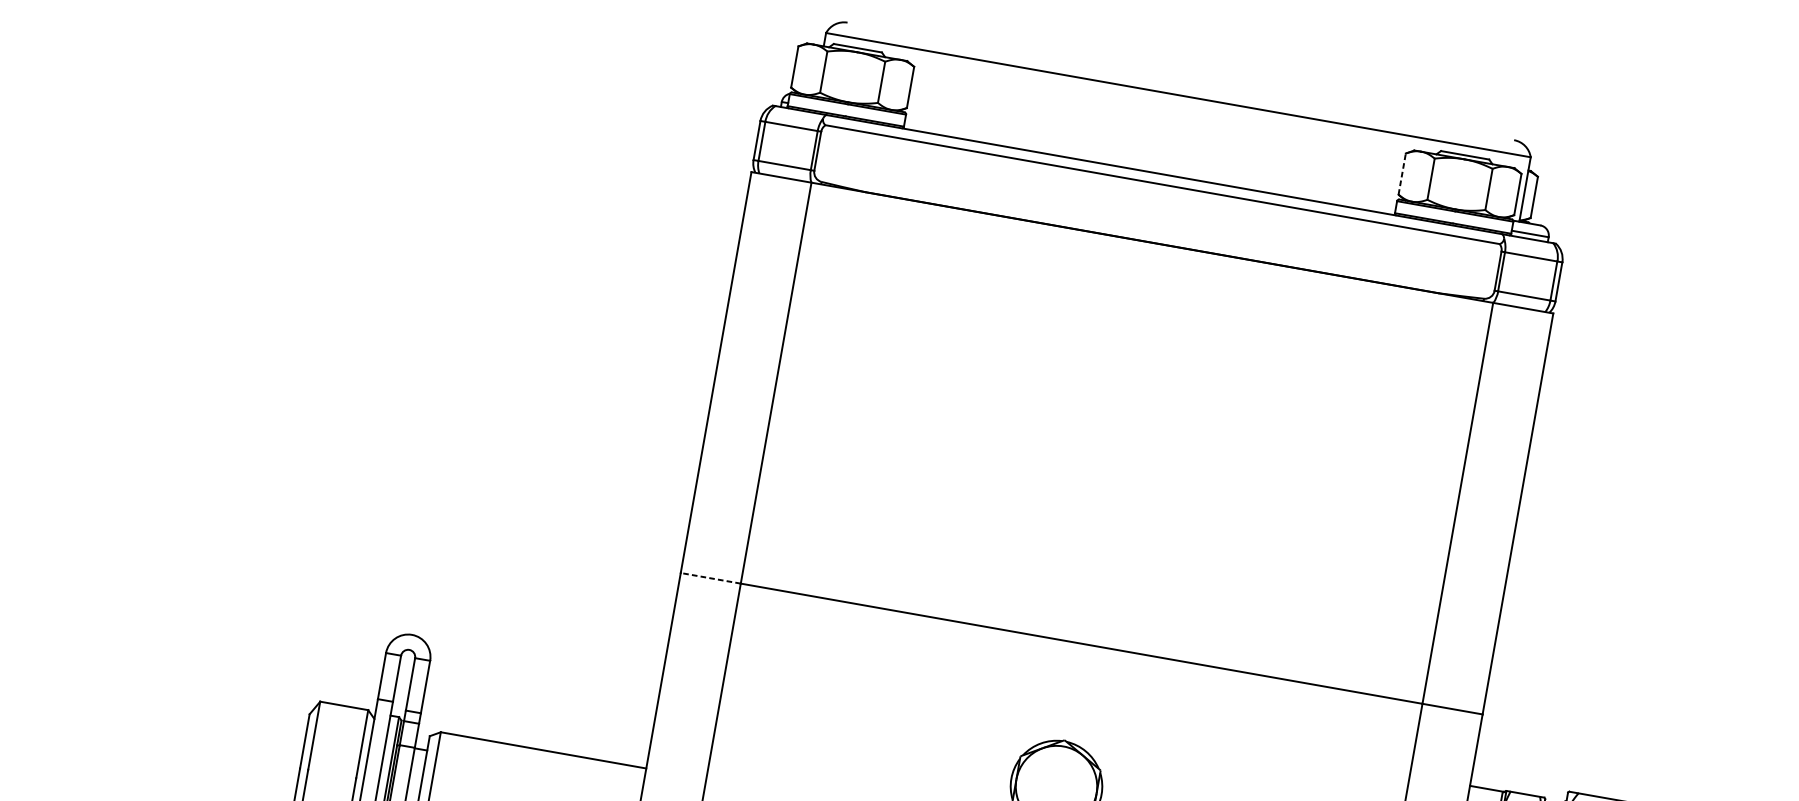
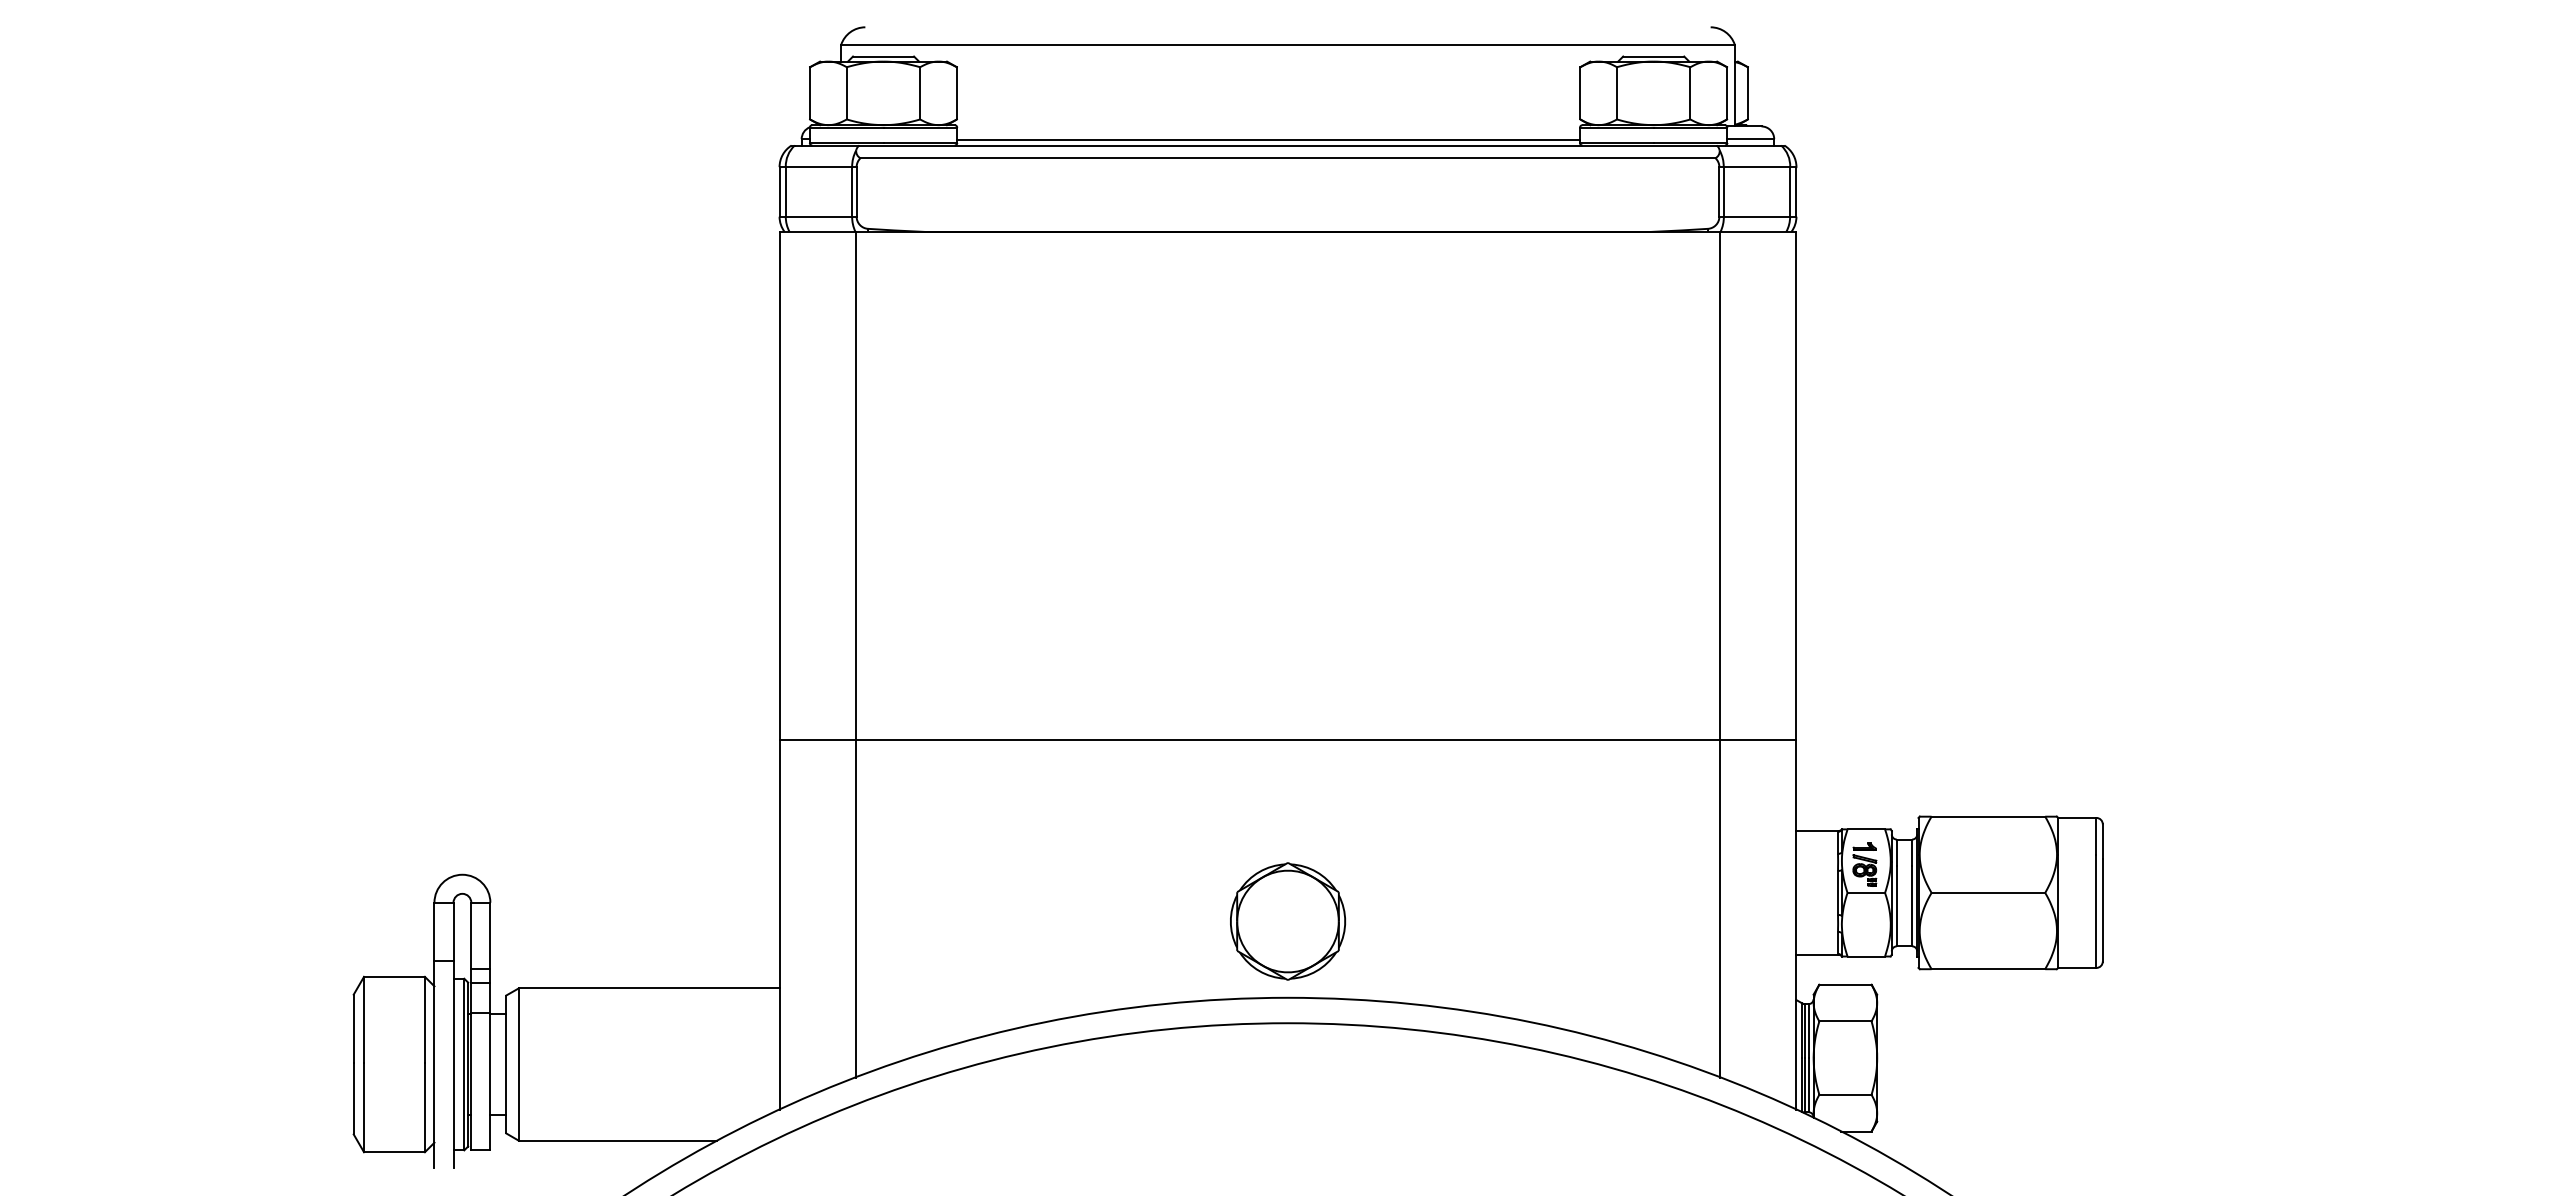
line: (1149, 167) -> (1268, 140), added
line: (1402, 173) -> (1580, 92), dashed -> solid
line: (710, 578) -> (817, 740), dashed -> solid

